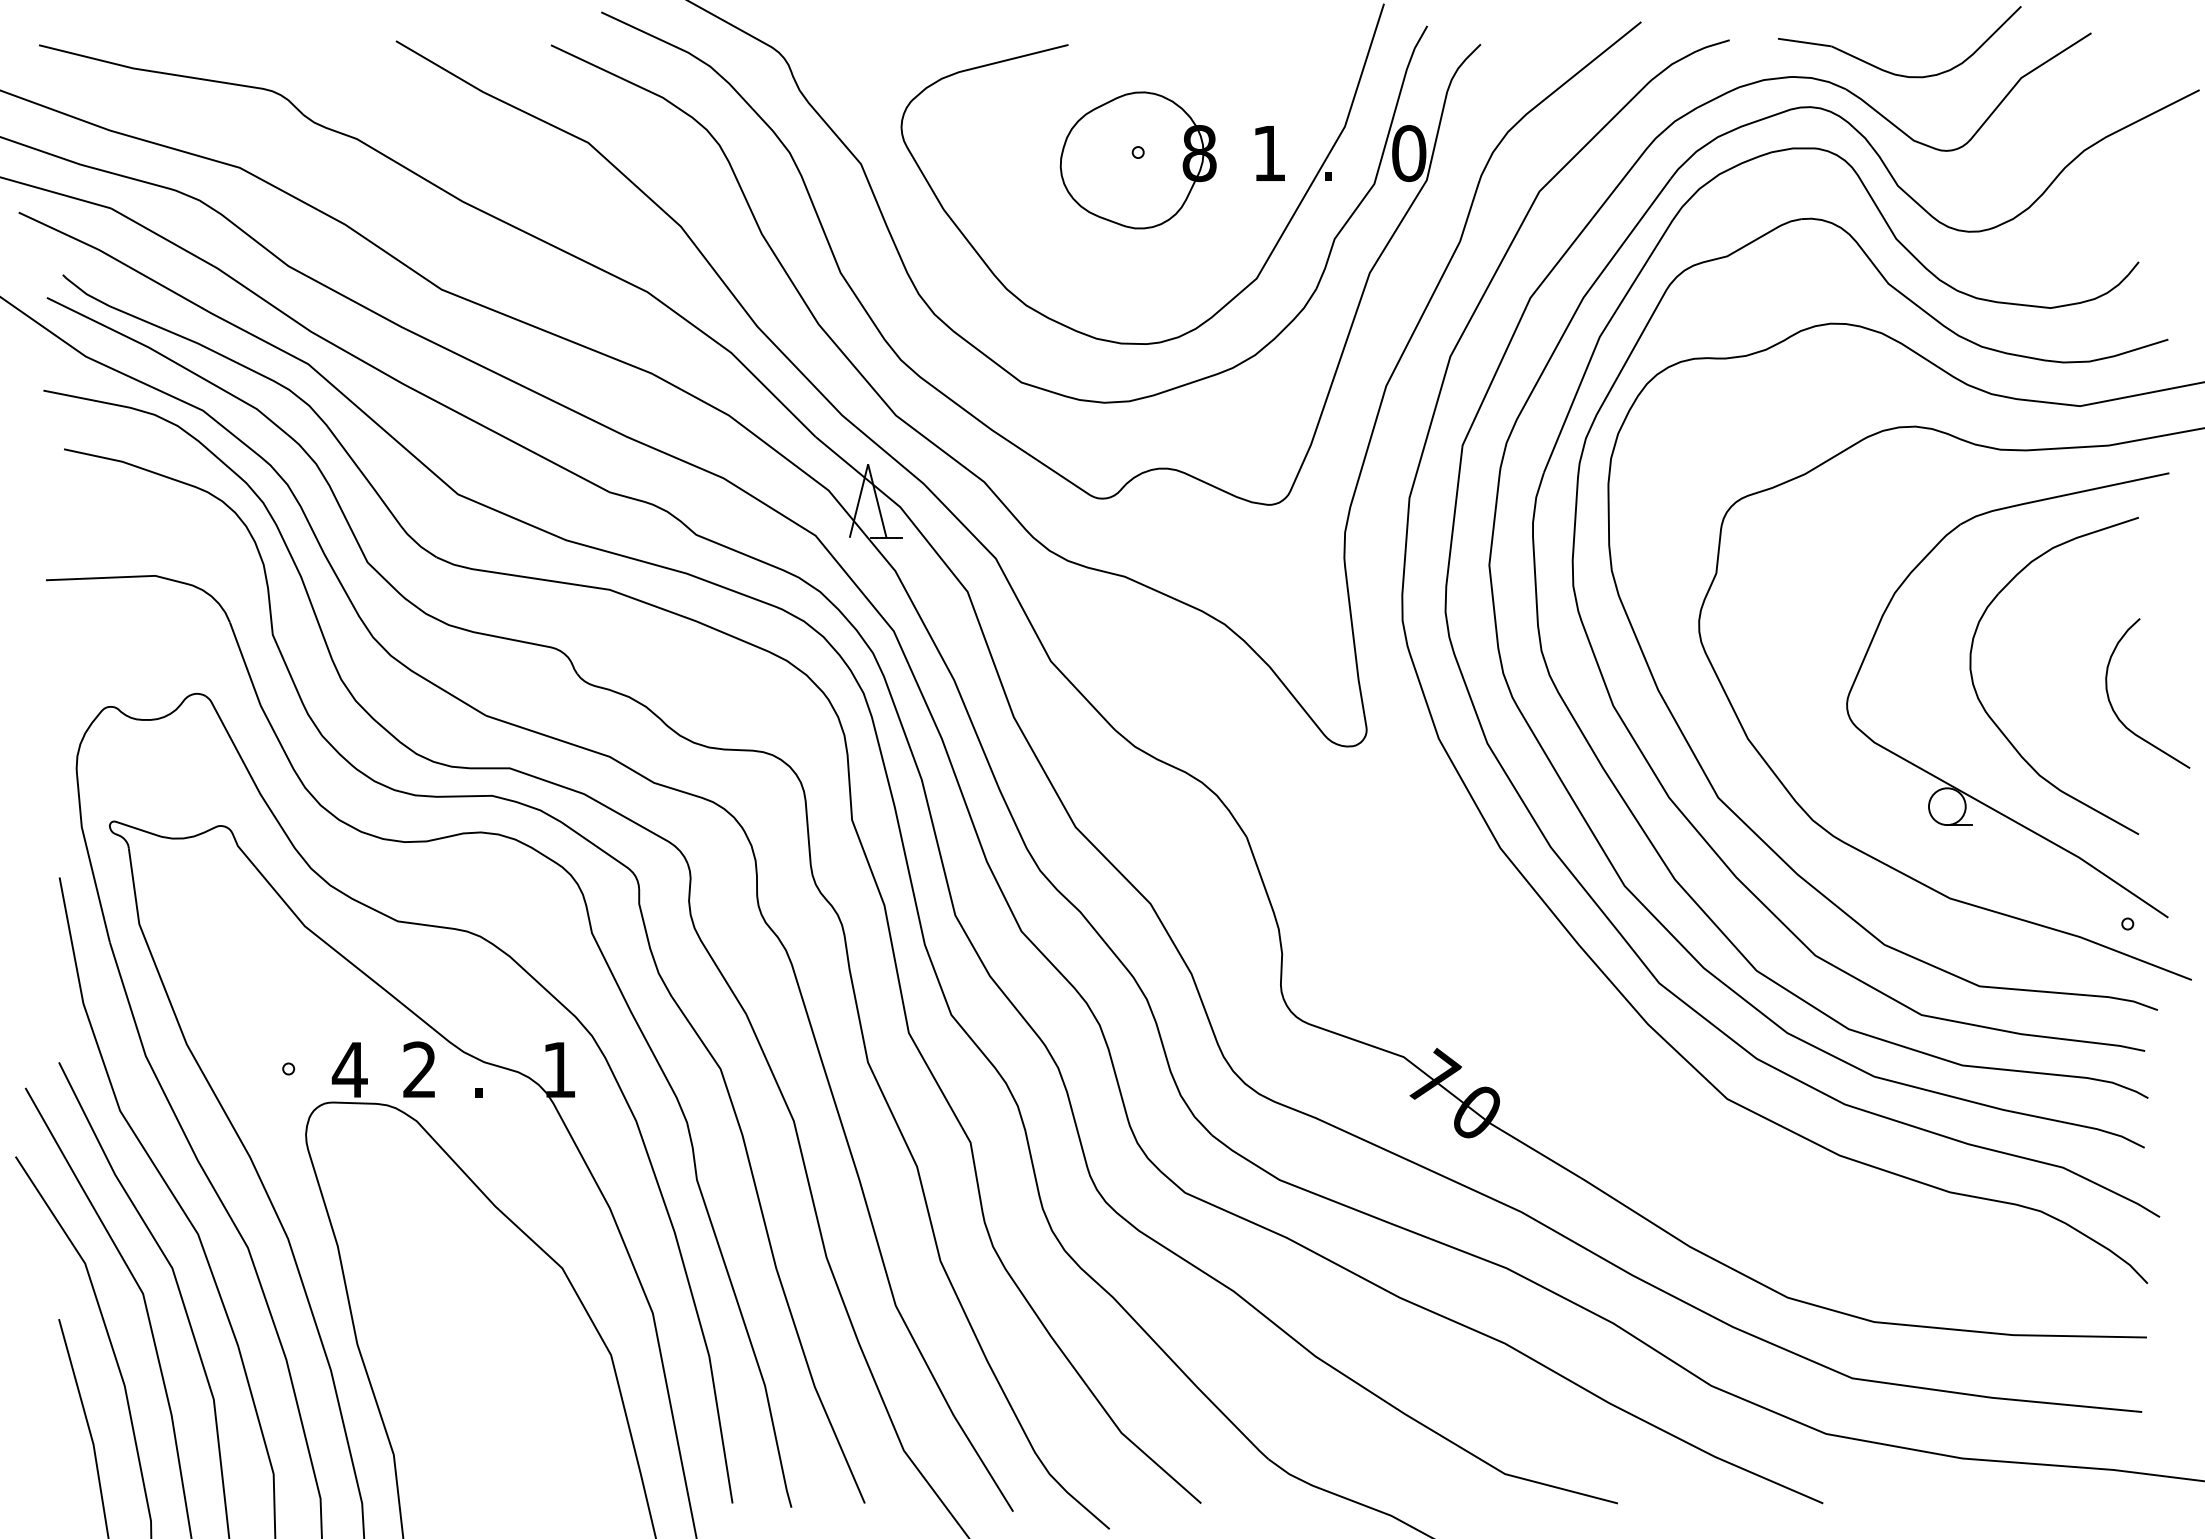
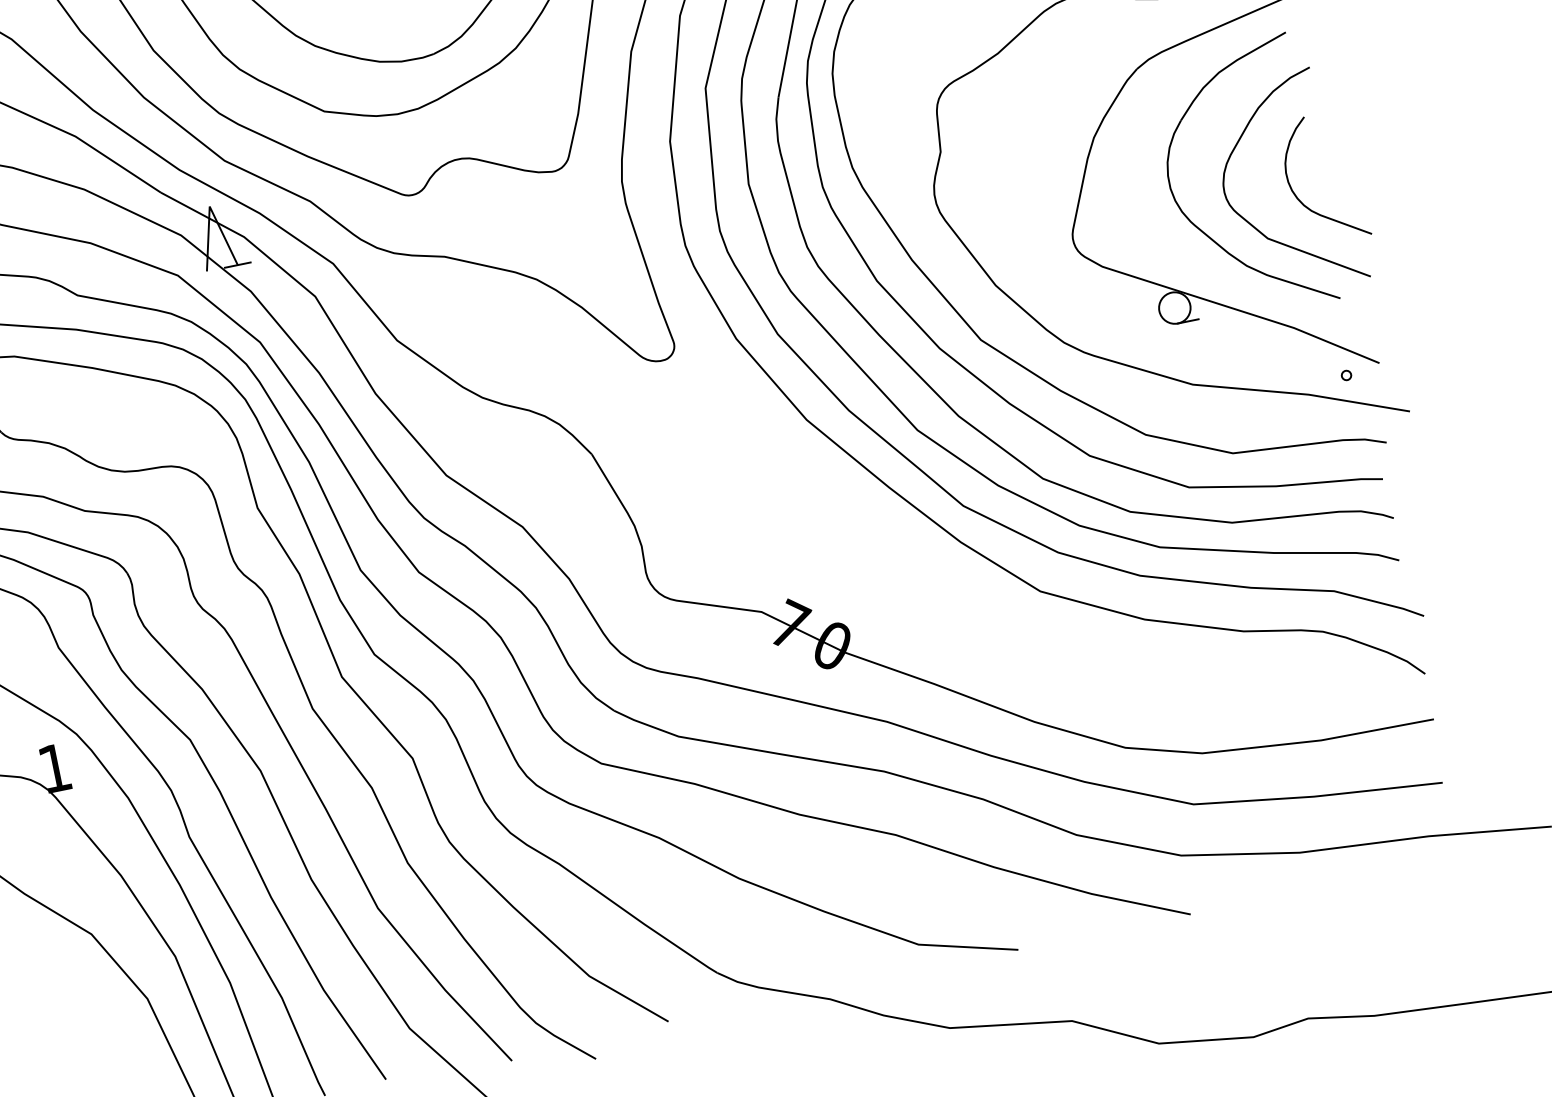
curve: (2057, 731) -> (1254, 225), added

